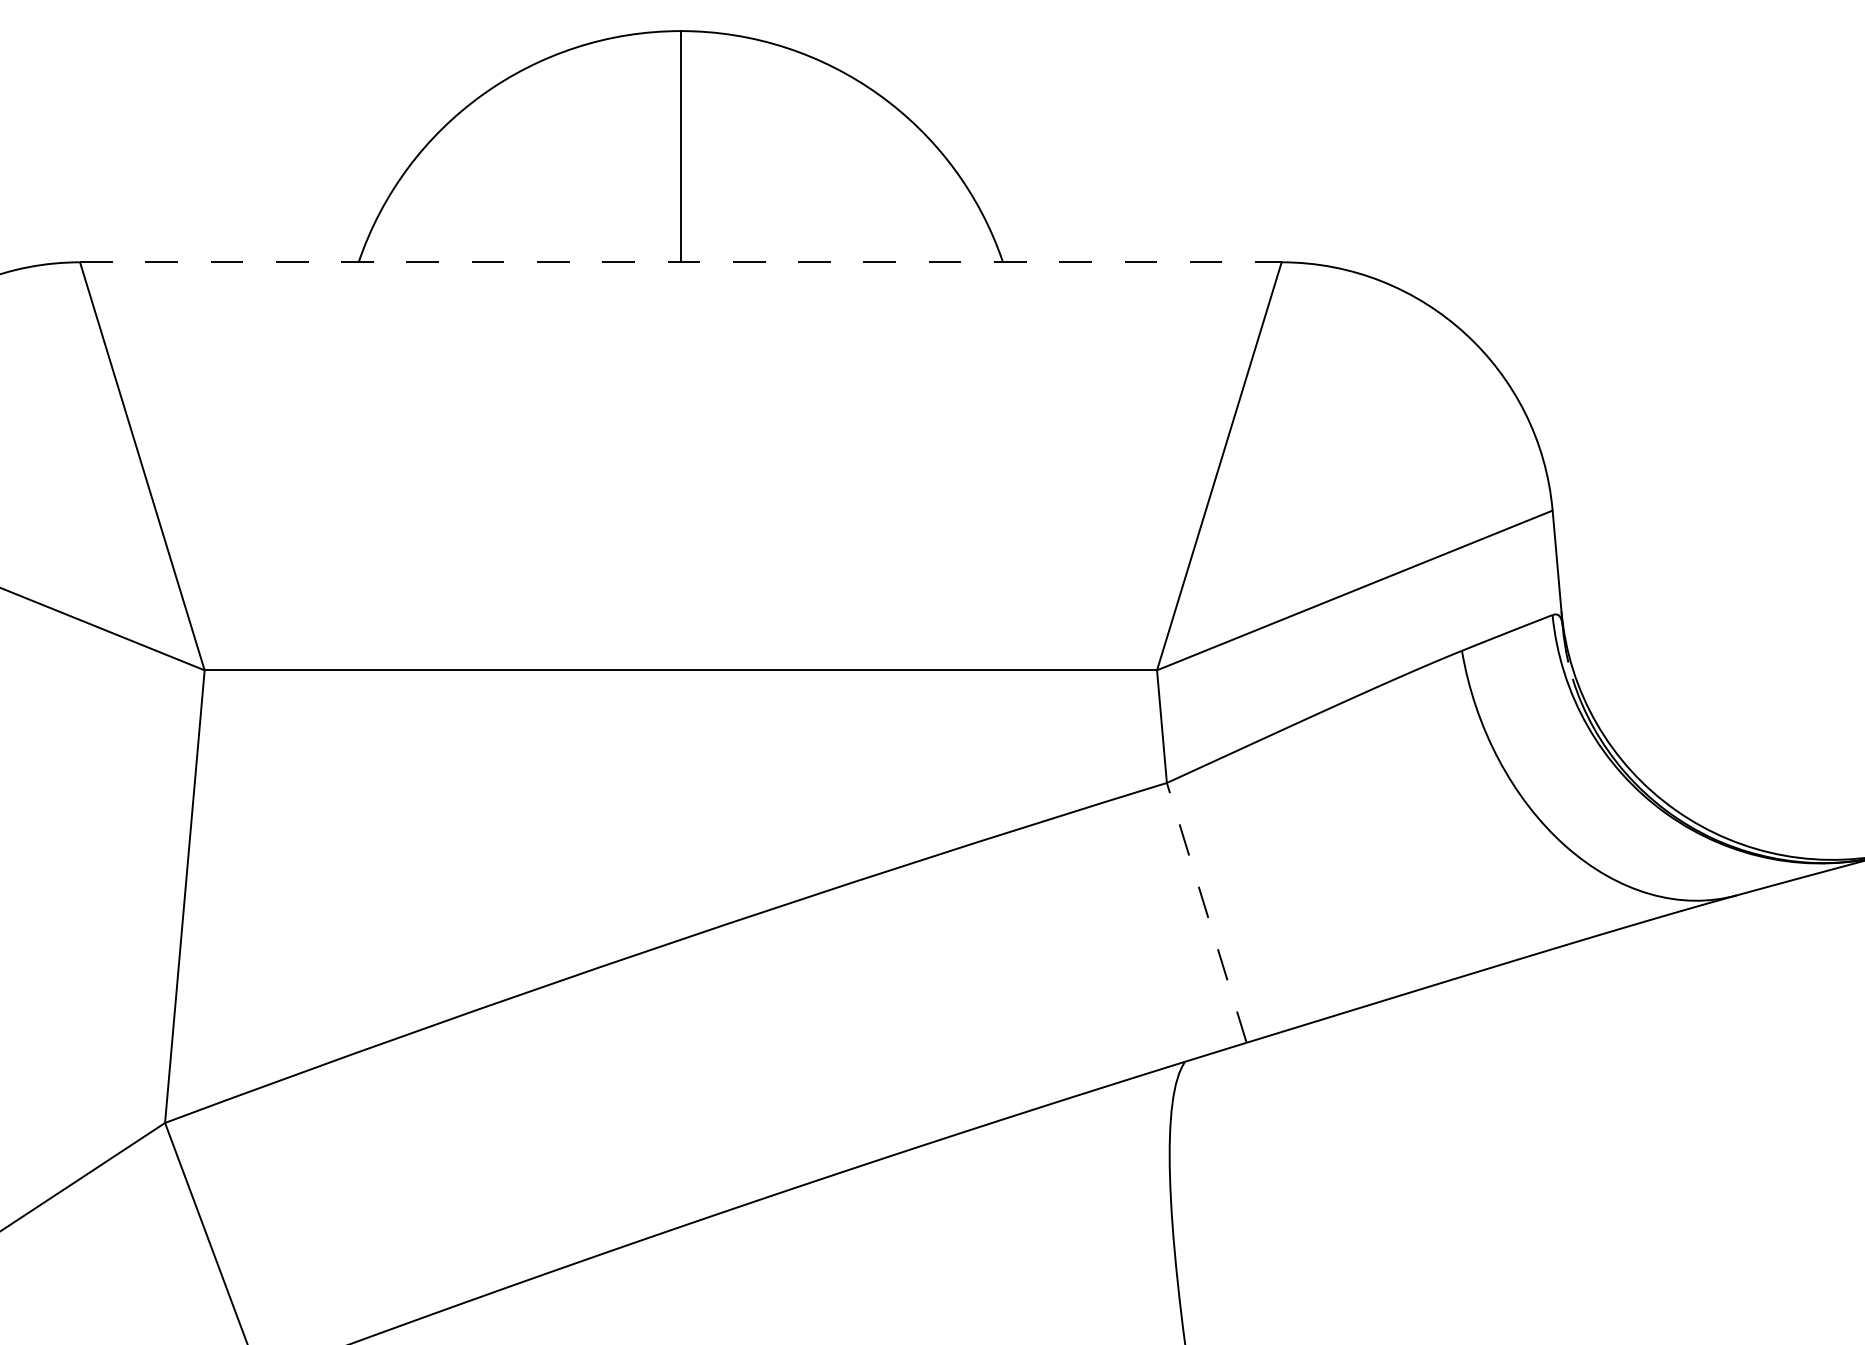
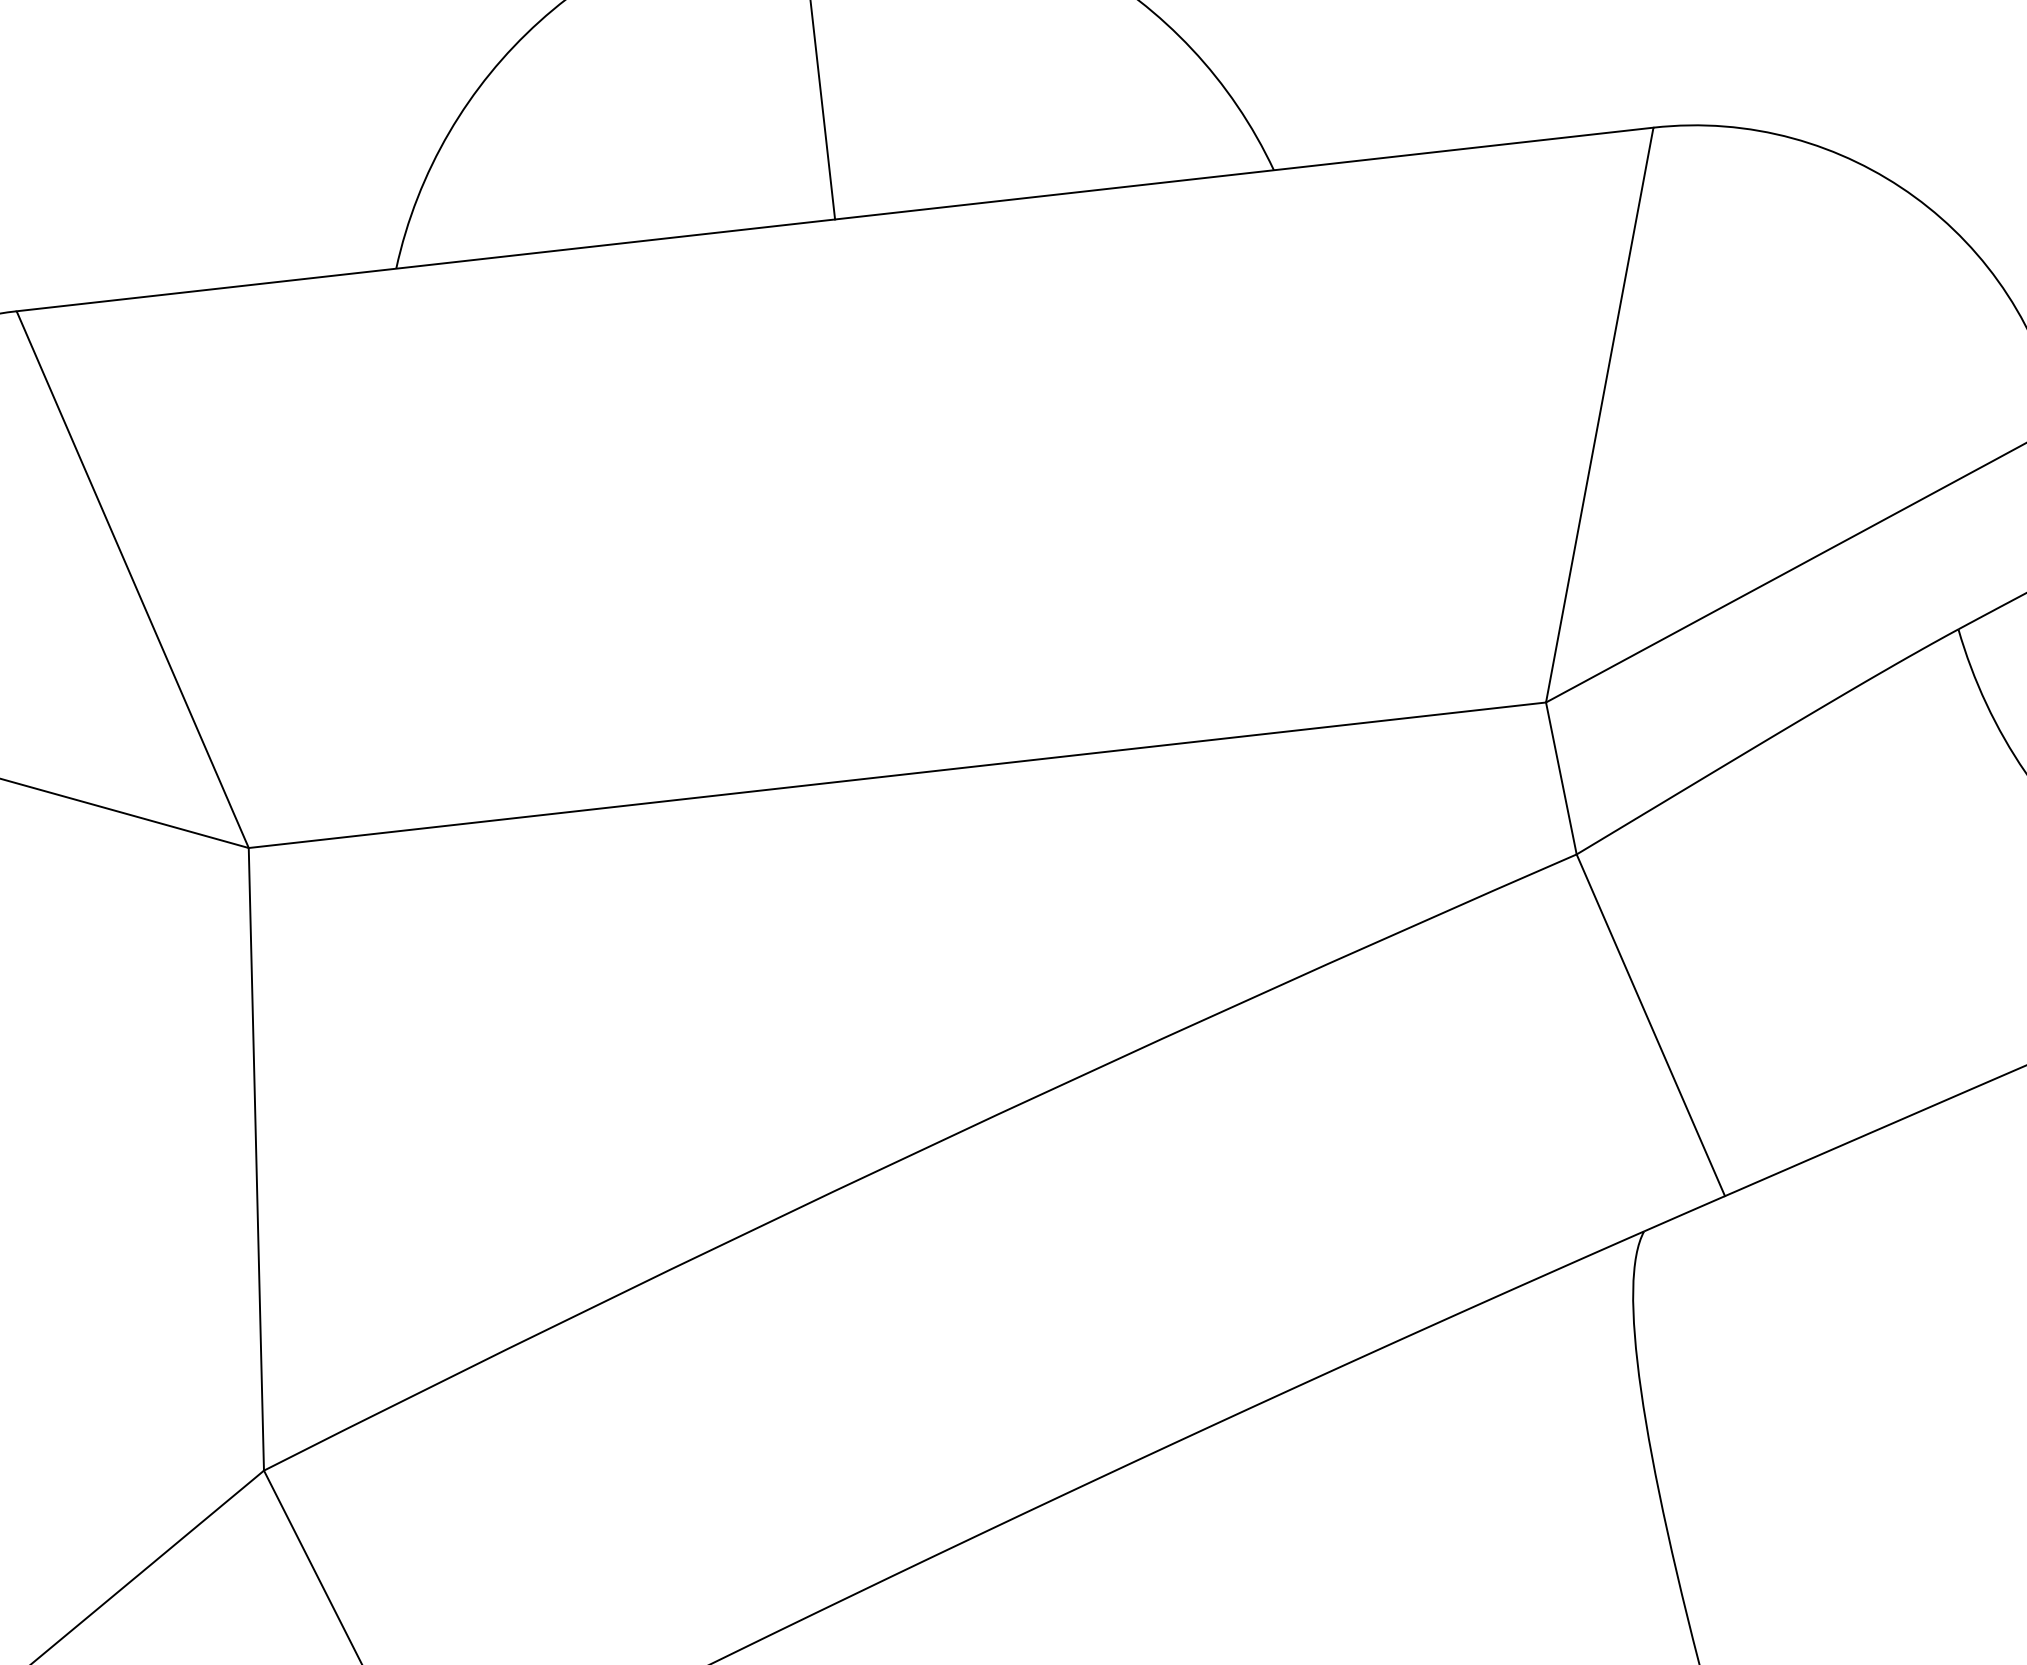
line: (680, 262) -> (834, 219), dashed -> solid
line: (1206, 912) -> (1650, 1024), dashed -> solid

